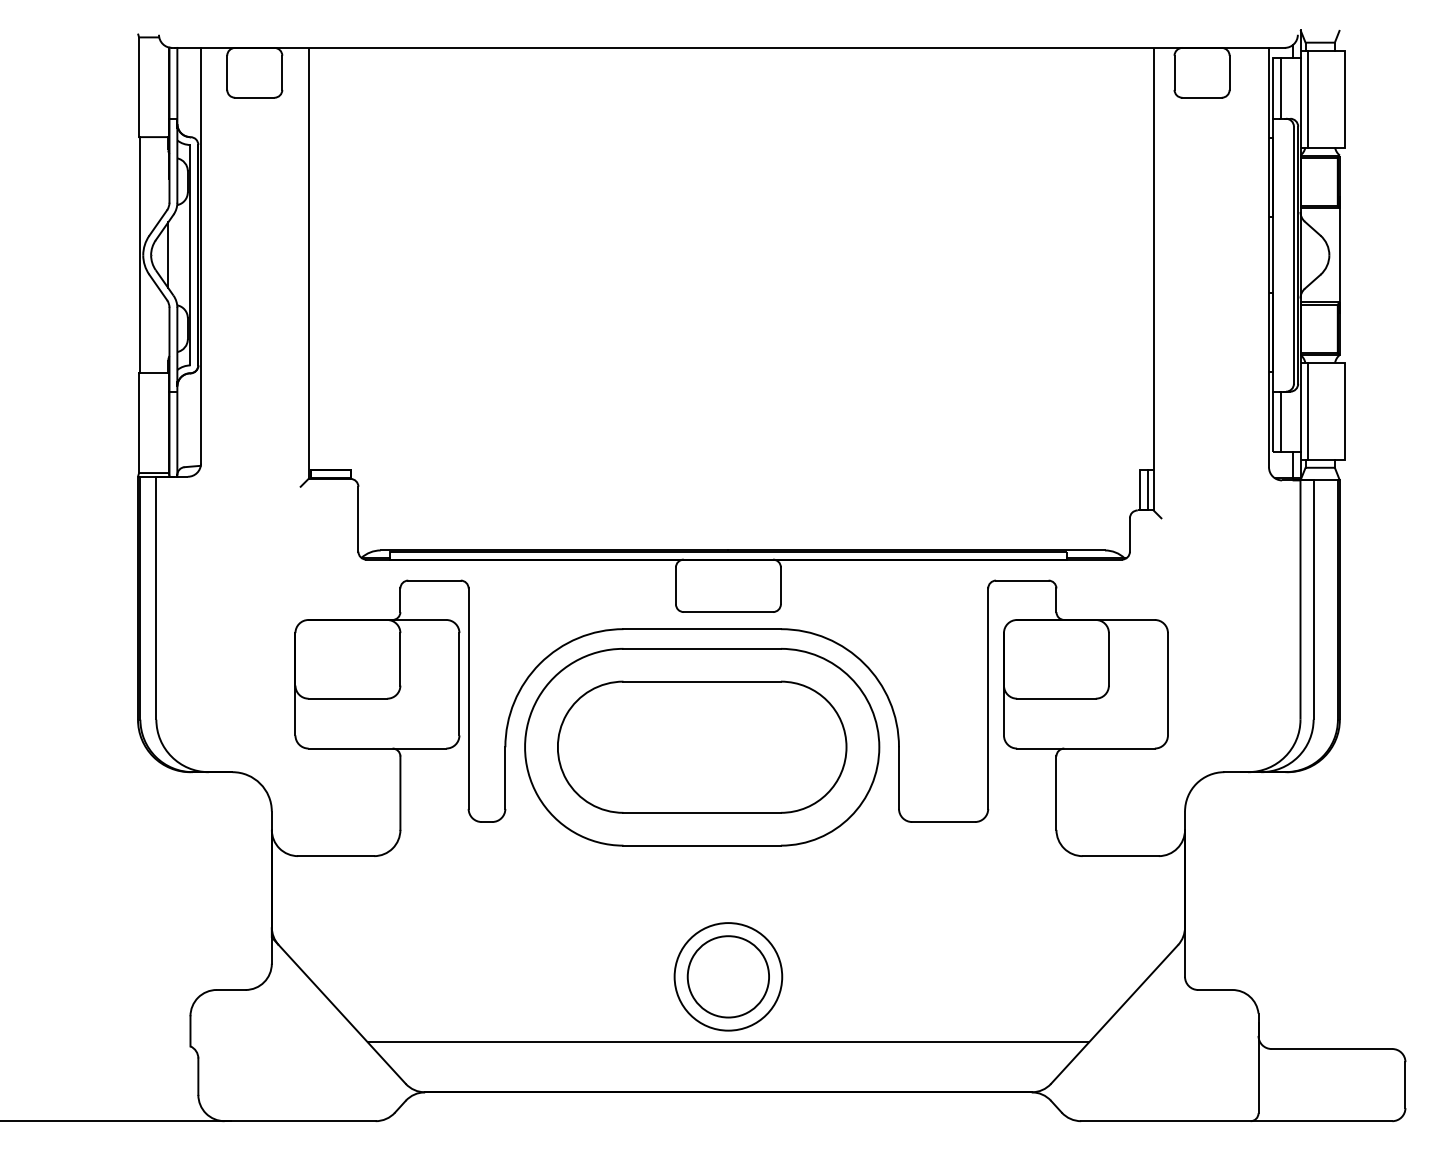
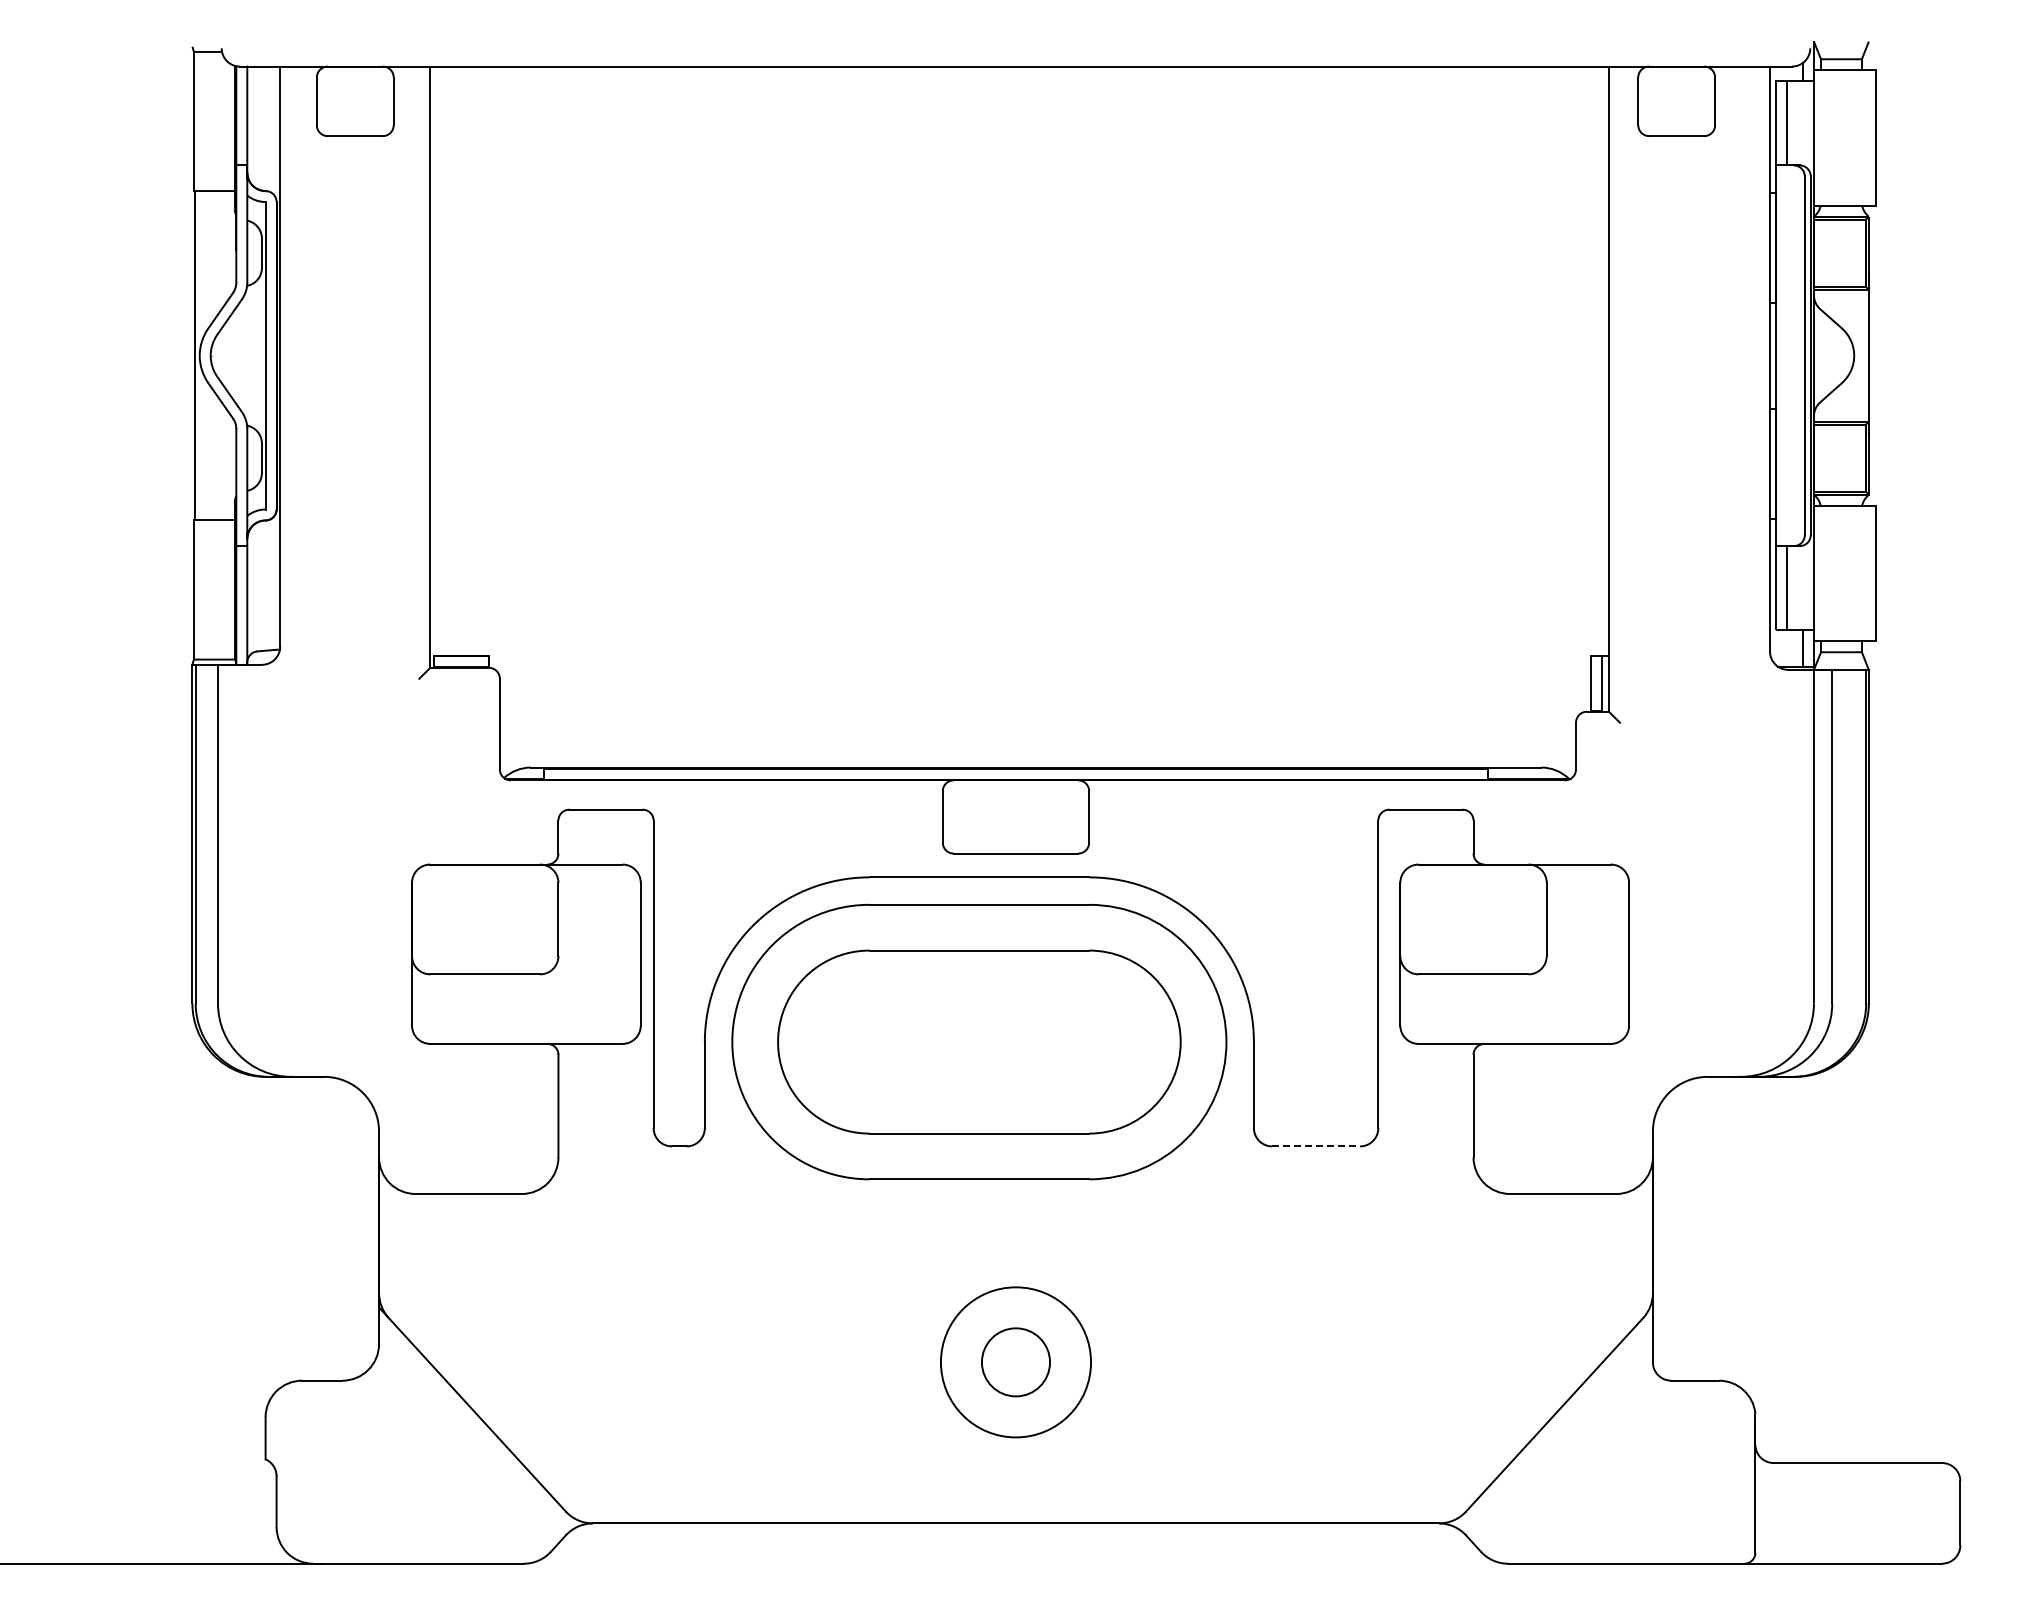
line: (1308, 98) -> (1824, 137), removed
line: (168, 255) -> (234, 355), removed
line: (1308, 411) -> (1824, 573), removed
line: (943, 822) -> (1316, 1146), solid -> dashed
circle: (728, 976) -> (1015, 1362), size x0.6
line: (728, 1042) -> (1015, 1453), removed

